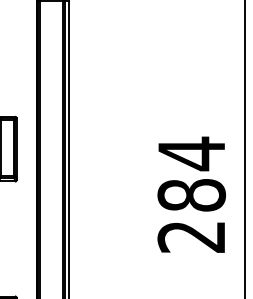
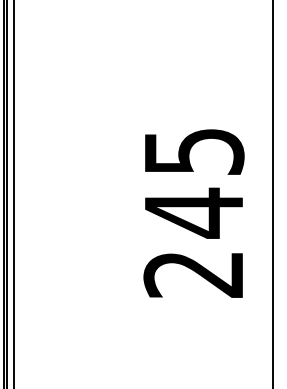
text: (191, 174) -> (193, 182), 284 -> 245

